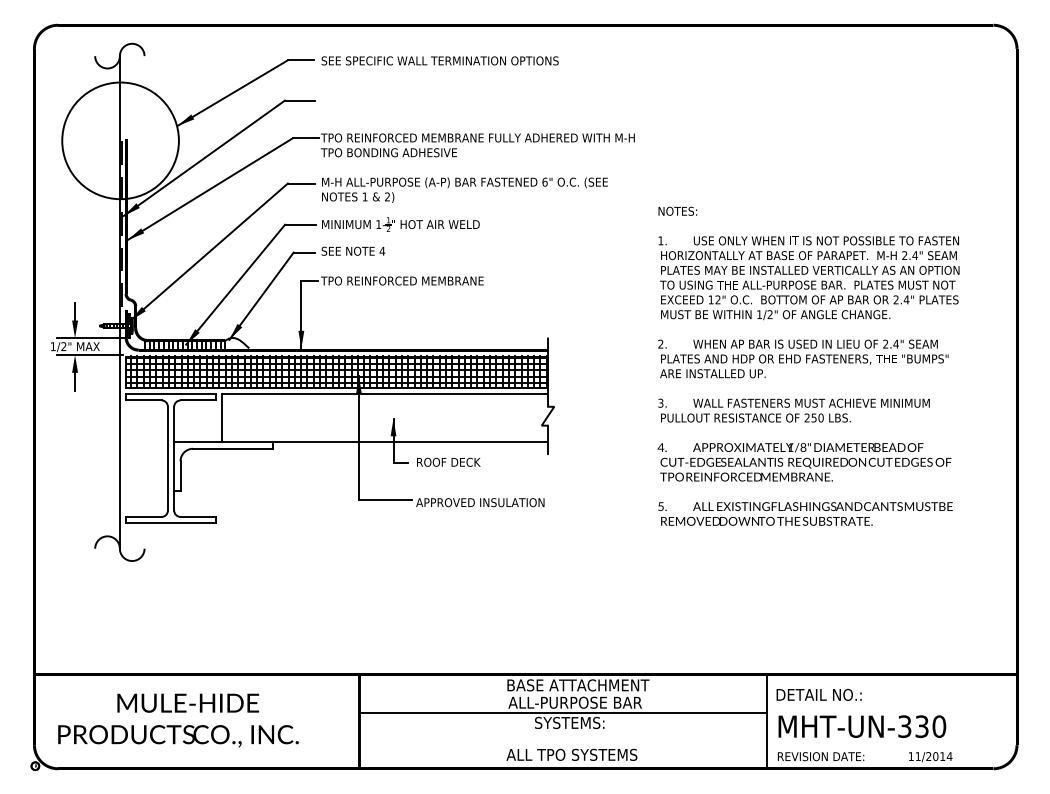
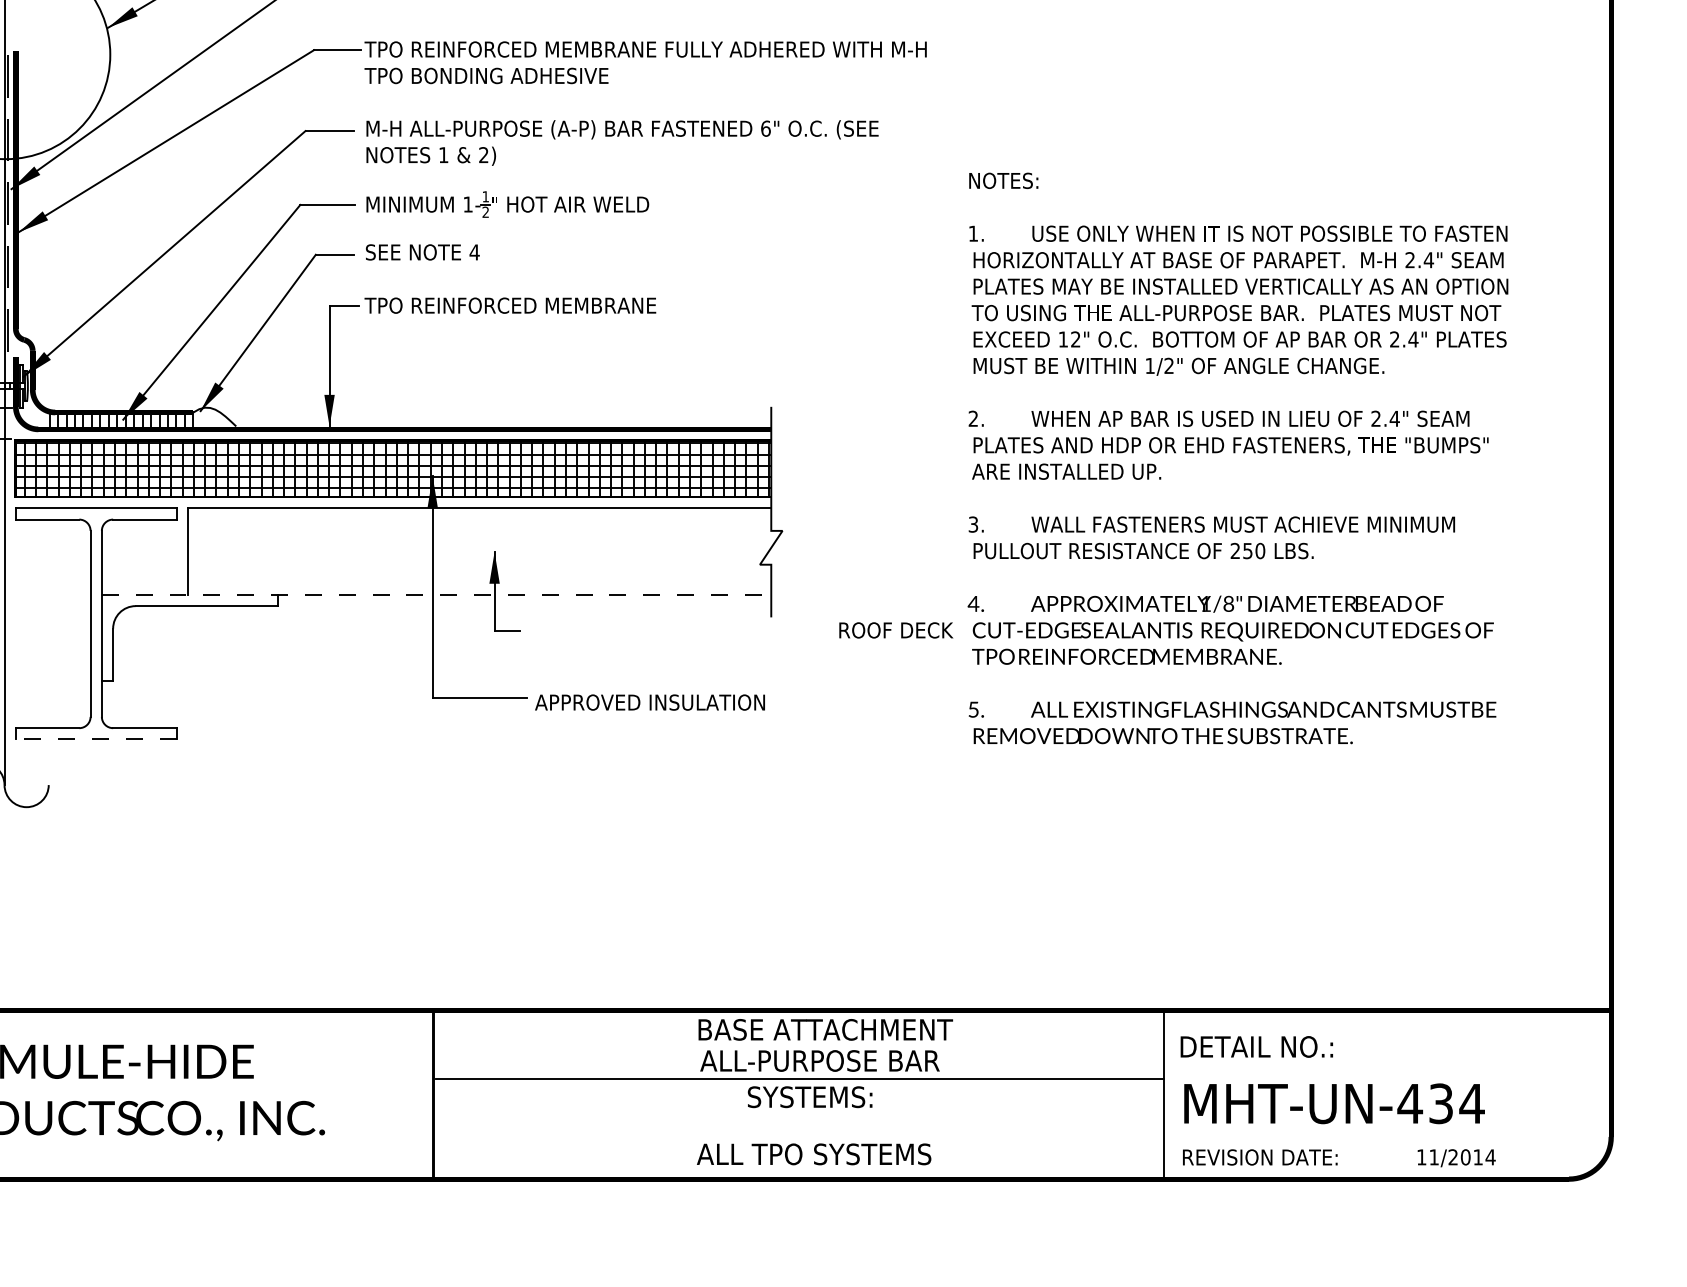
line: (361, 442) -> (437, 594), solid -> dashed
text: (448, 461) -> (895, 628), moved
line: (171, 523) -> (96, 739), solid -> dashed
text: (921, 726) -> (1440, 1103), MHT-UN-330 -> MHT-UN-434

